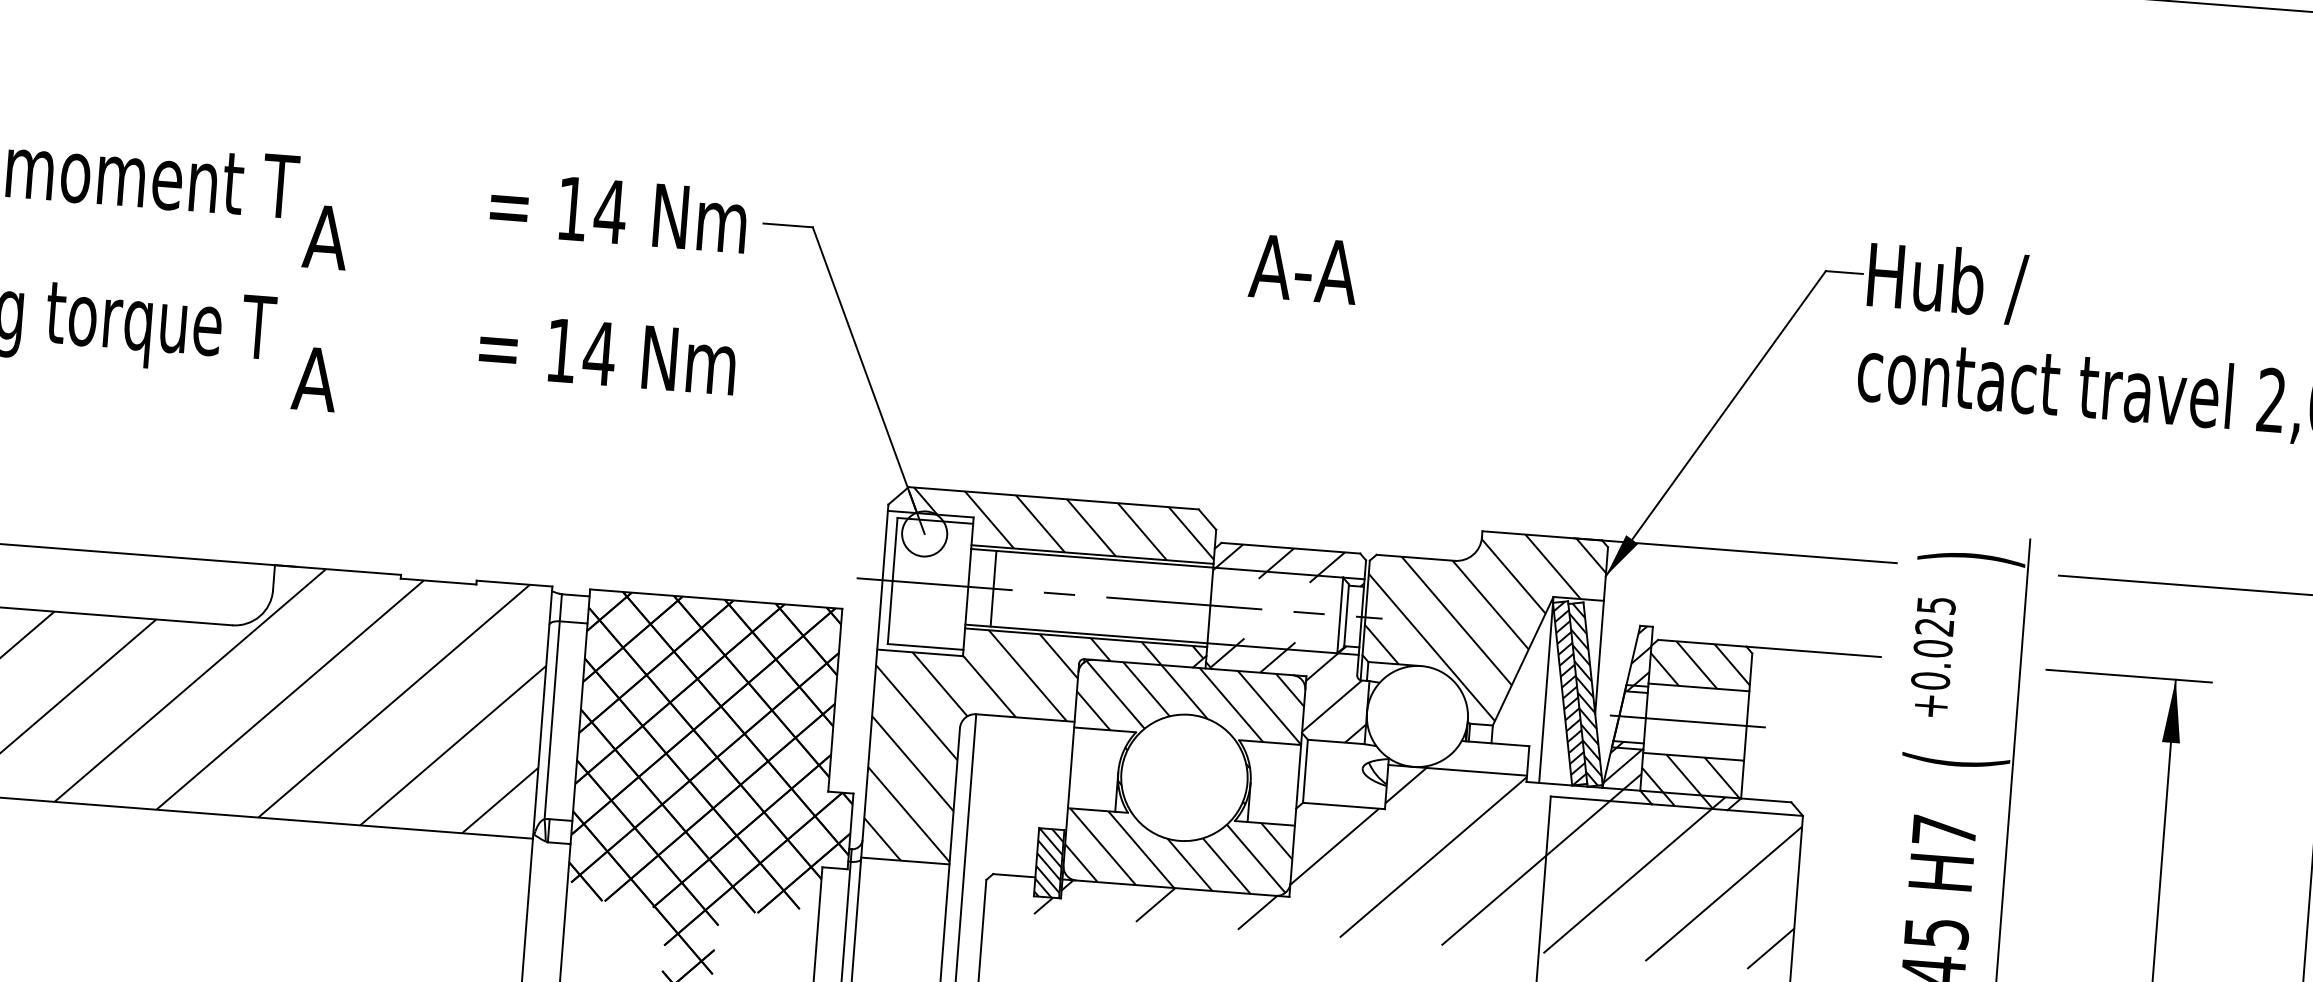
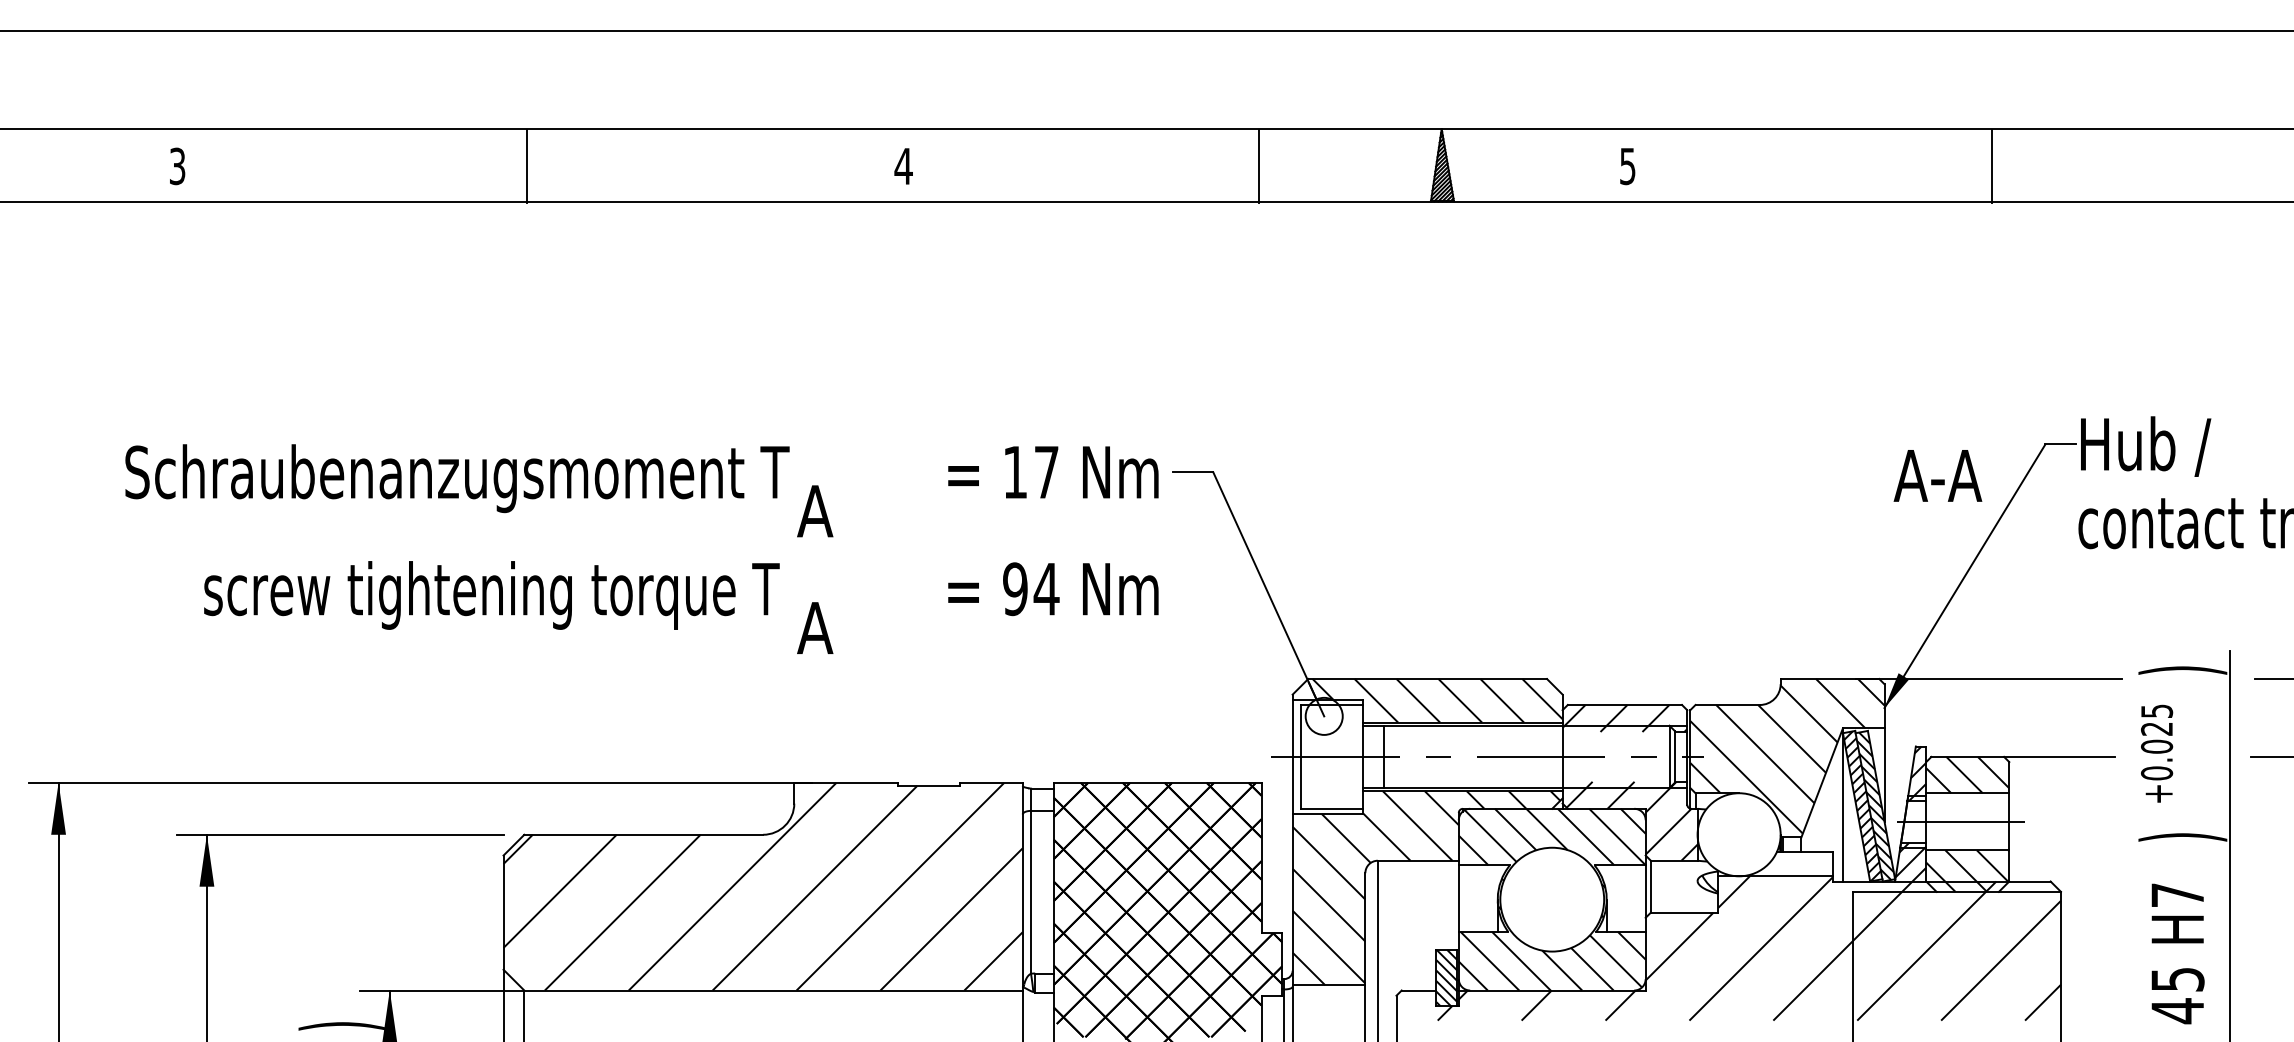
text: (610, 211) -> (1046, 472), 14 -> 17
text: (1303, 268) -> (1937, 475), moved
text: (561, 351) -> (1015, 589), 14 -> 94
text: (1955, 761) -> (2182, 837), ( -> )

